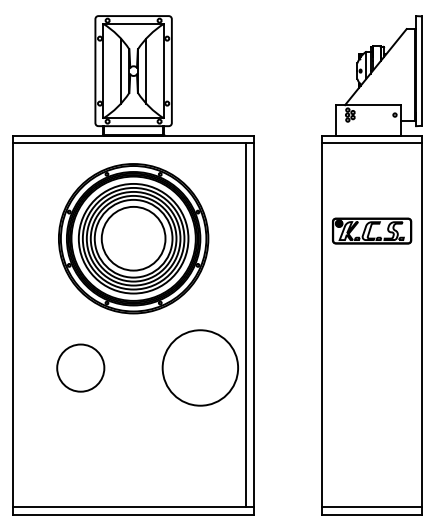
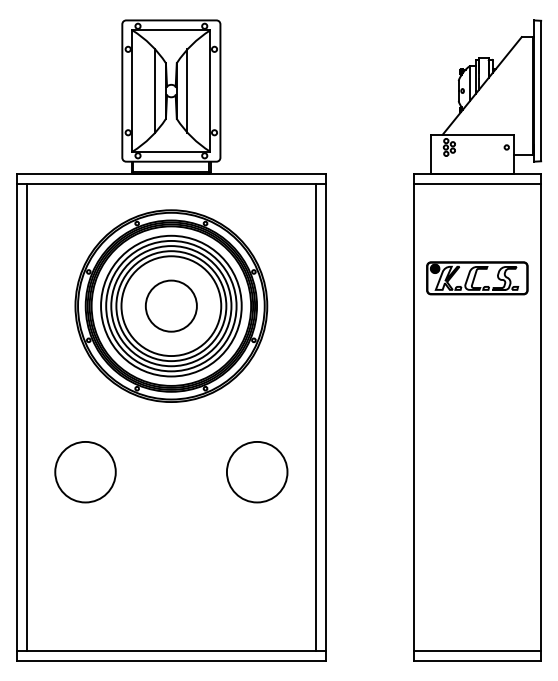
part: (372, 231) -> (477, 278), moved
circle: (132, 238) -> (170, 305), size x0.62
line: (20, 324) -> (26, 416), added
circle: (80, 368) -> (85, 472), moved
circle: (200, 368) -> (257, 472), size x0.62

